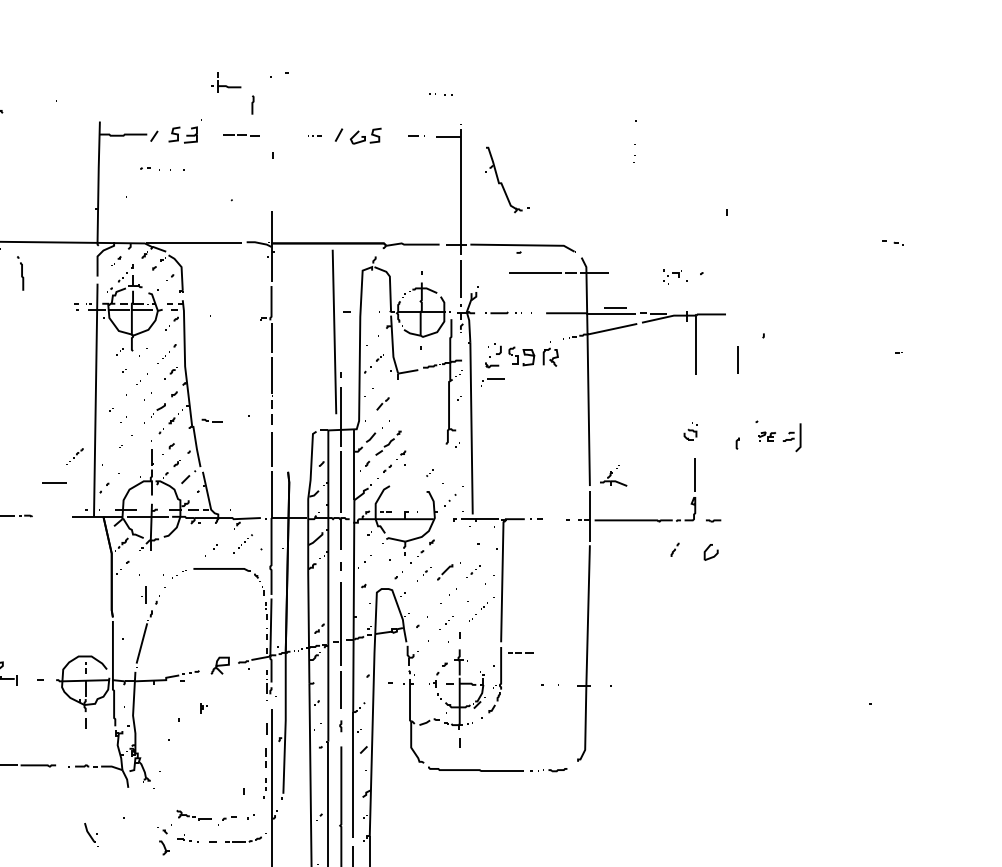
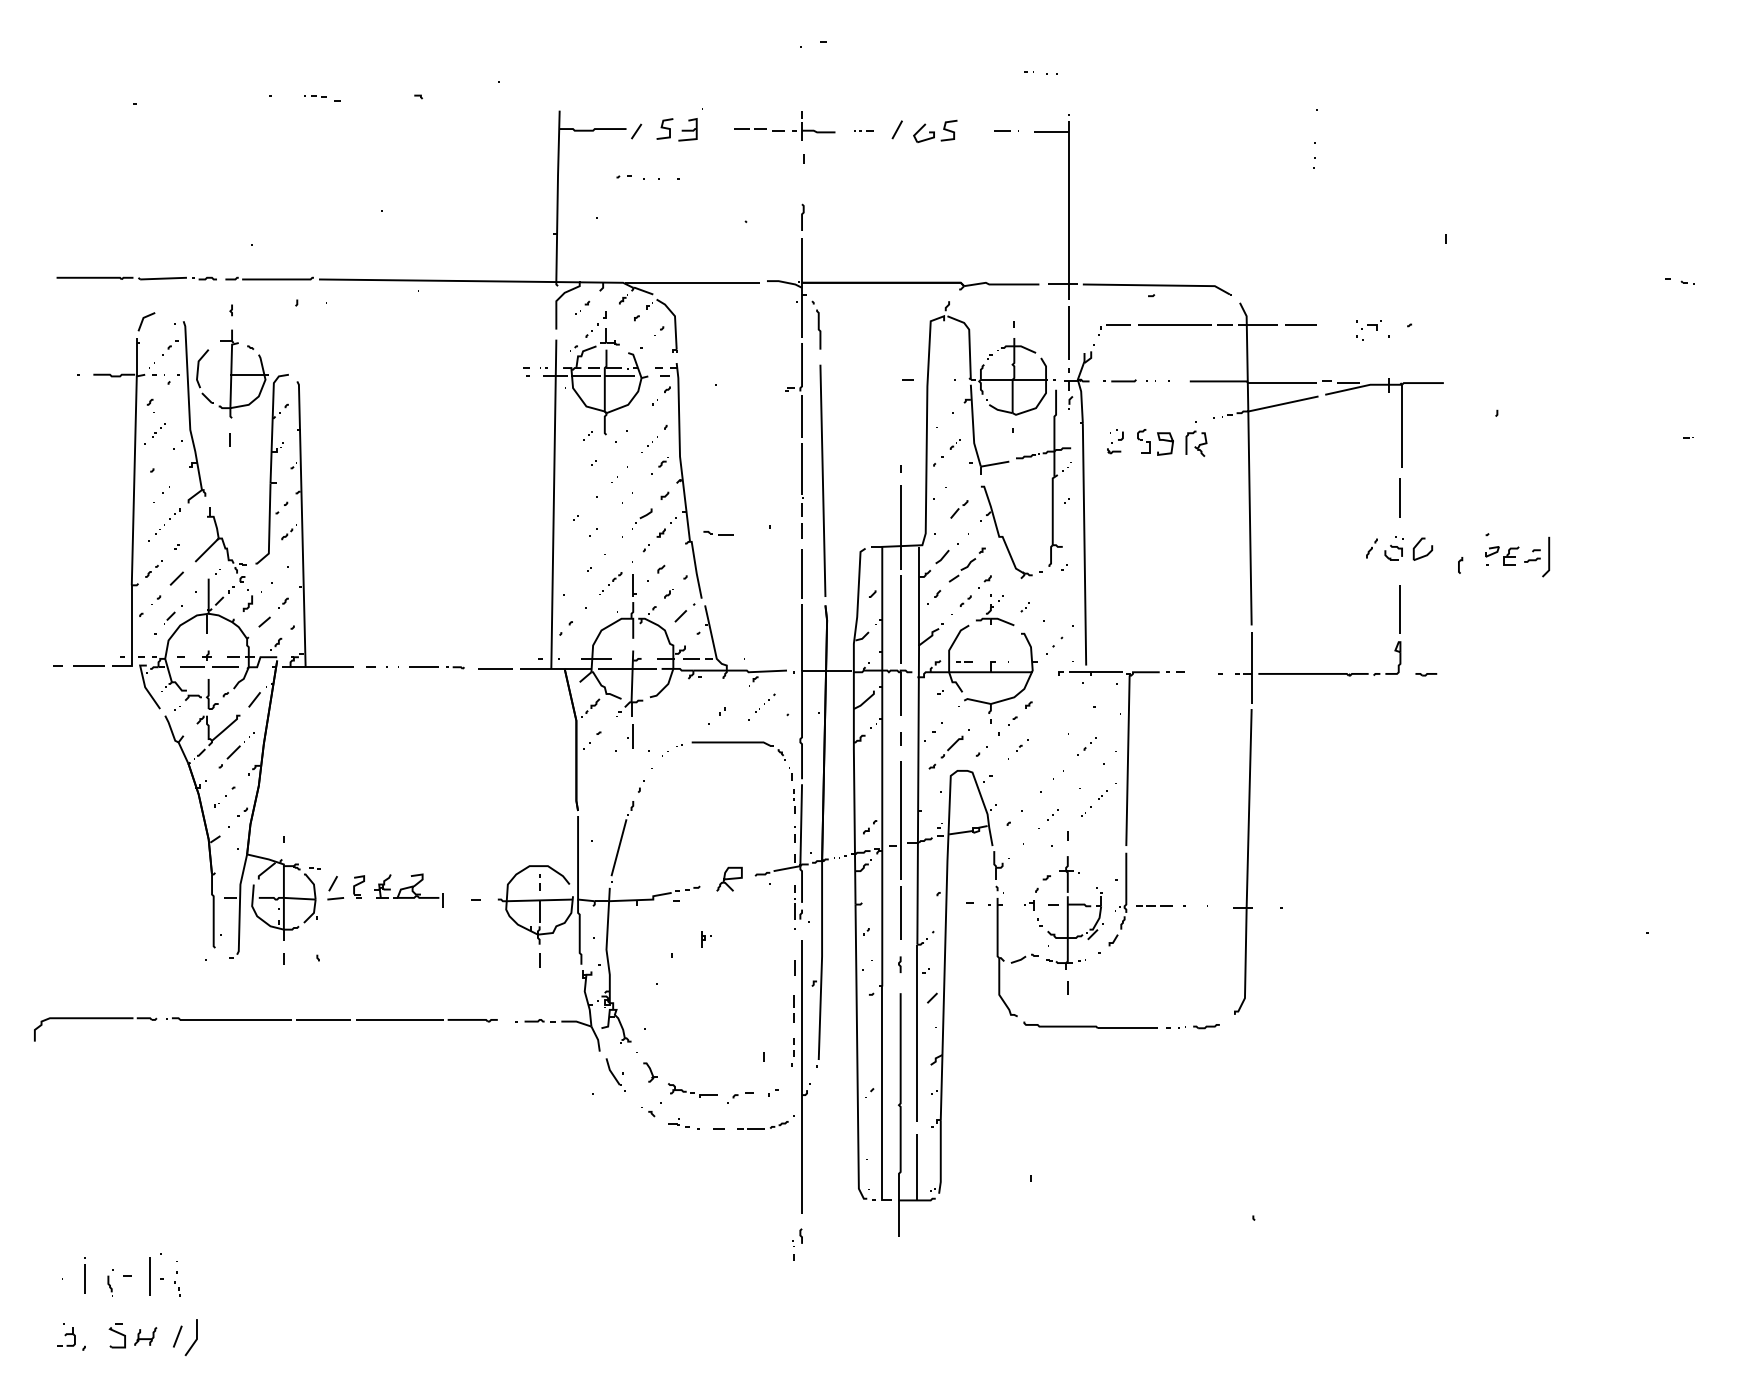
part: (225, 82) -> (813, 125), moved
line: (252, 104) -> (802, 216), moved
part: (501, 183) -> (1003, 536), moved
part: (20, 272) -> (816, 324), moved
line: (615, 308) -> (1300, 324), moved
line: (334, 331) -> (822, 480), moved
part: (493, 355) -> (1115, 441), size x0.71
line: (737, 359) -> (1399, 497), moved
part: (492, 381) -> (1114, 329), moved
part: (767, 436) -> (1502, 555), size x1.43
part: (75, 456) -> (610, 583), moved
part: (613, 475) -> (994, 610), moved
line: (54, 482) -> (495, 668), moved
part: (674, 549) -> (1371, 548), moved
part: (710, 551) -> (1422, 548), moved
part: (444, 571) -> (951, 746), moved
part: (143, 595) -> (630, 736), moved
line: (521, 652) -> (1154, 905), moved
part: (91, 834) -> (615, 1074), moved
part: (164, 847) -> (650, 1072), moved

